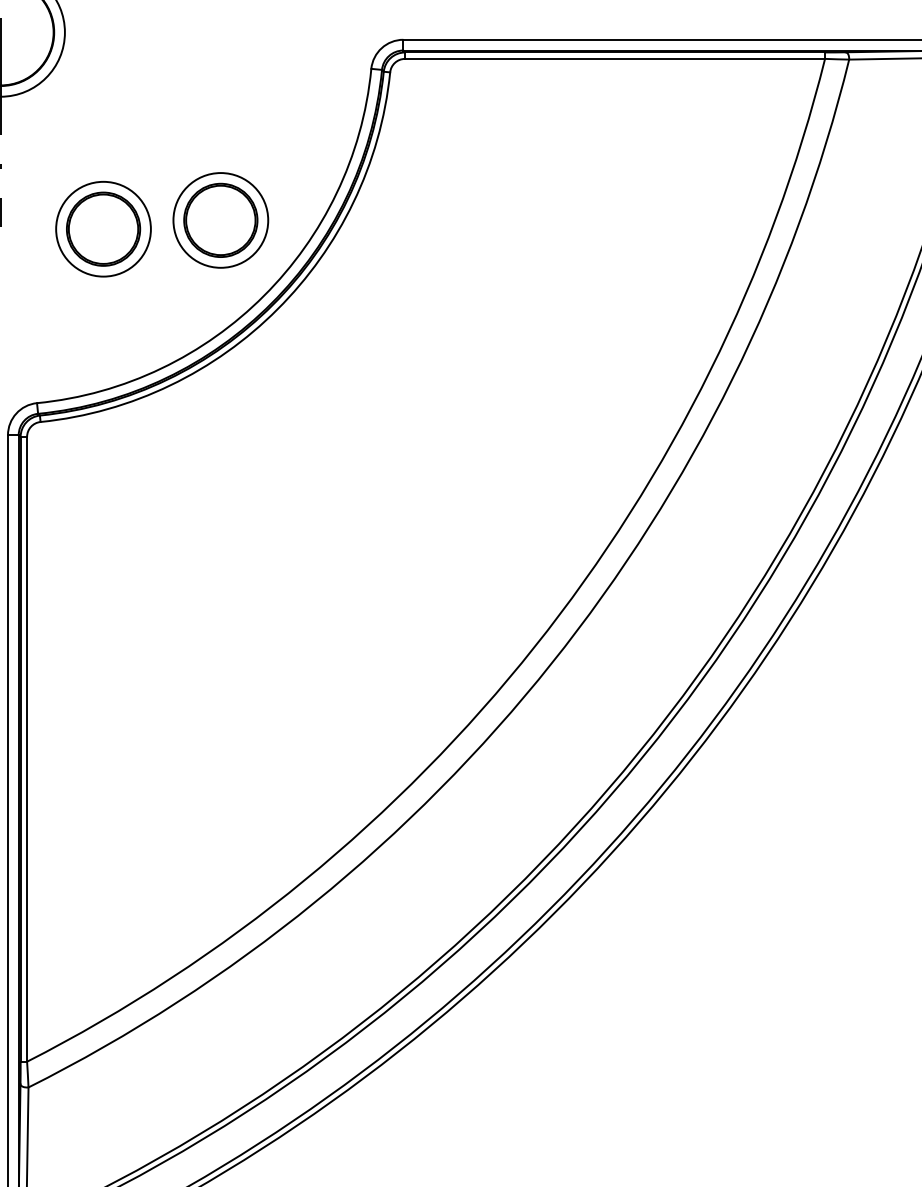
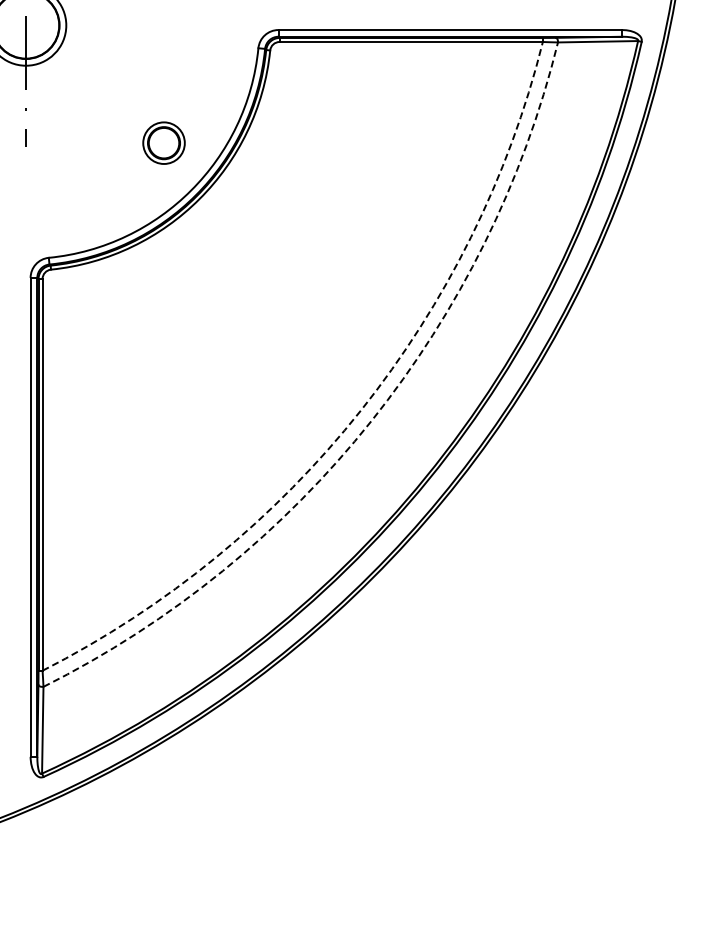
part: (219, 219) -> (163, 142), size x0.7
part: (103, 228) -> (90, 148), removed
arc: (534, 646) -> (360, 410), solid -> dashed
arc: (551, 664) -> (371, 421), solid -> dashed

